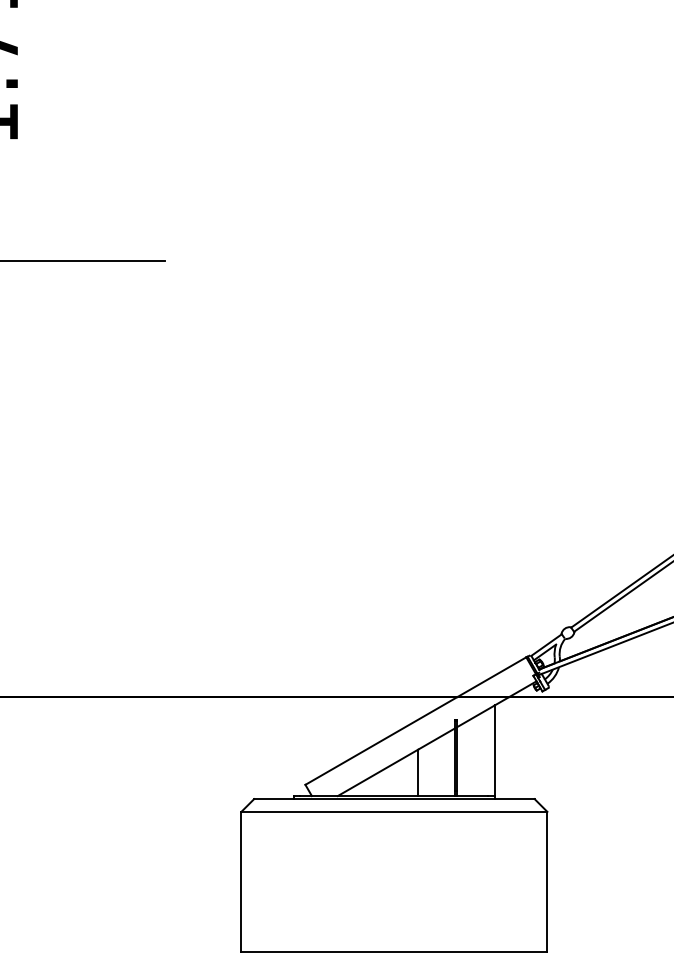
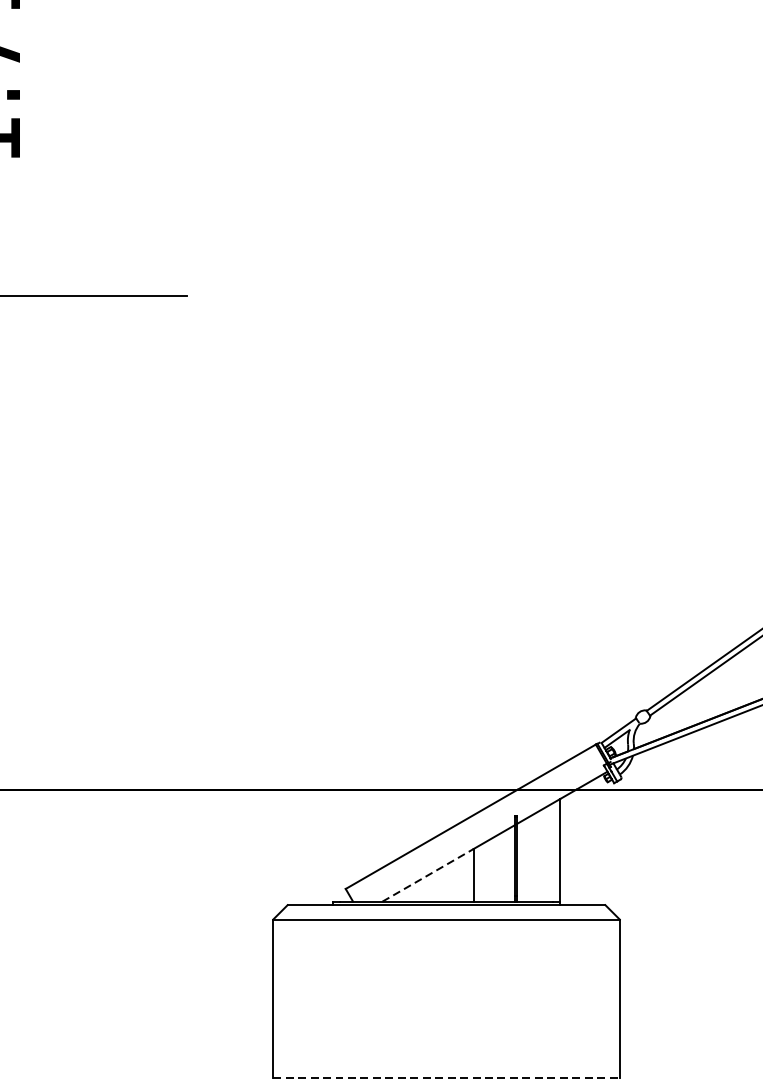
line: (378, 772) -> (428, 874), solid -> dashed
line: (394, 952) -> (446, 1078), solid -> dashed

